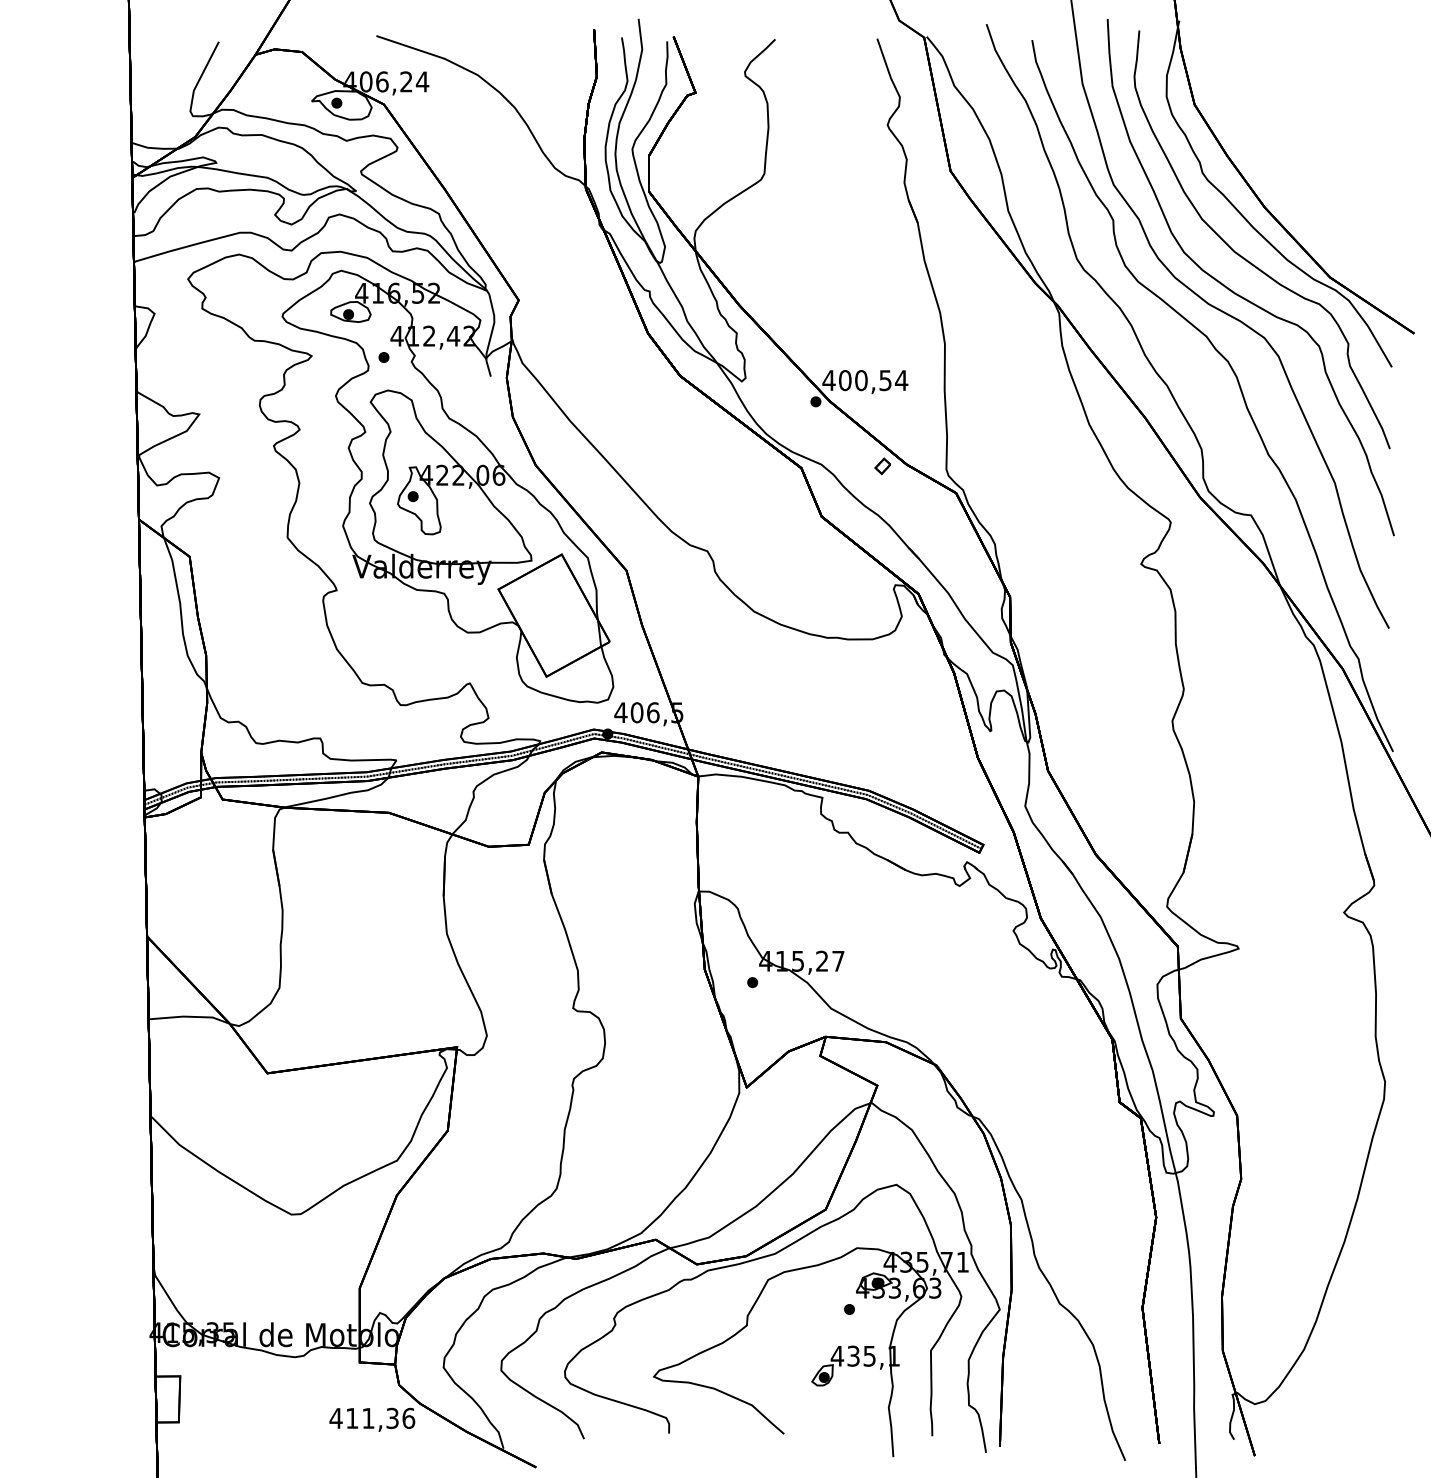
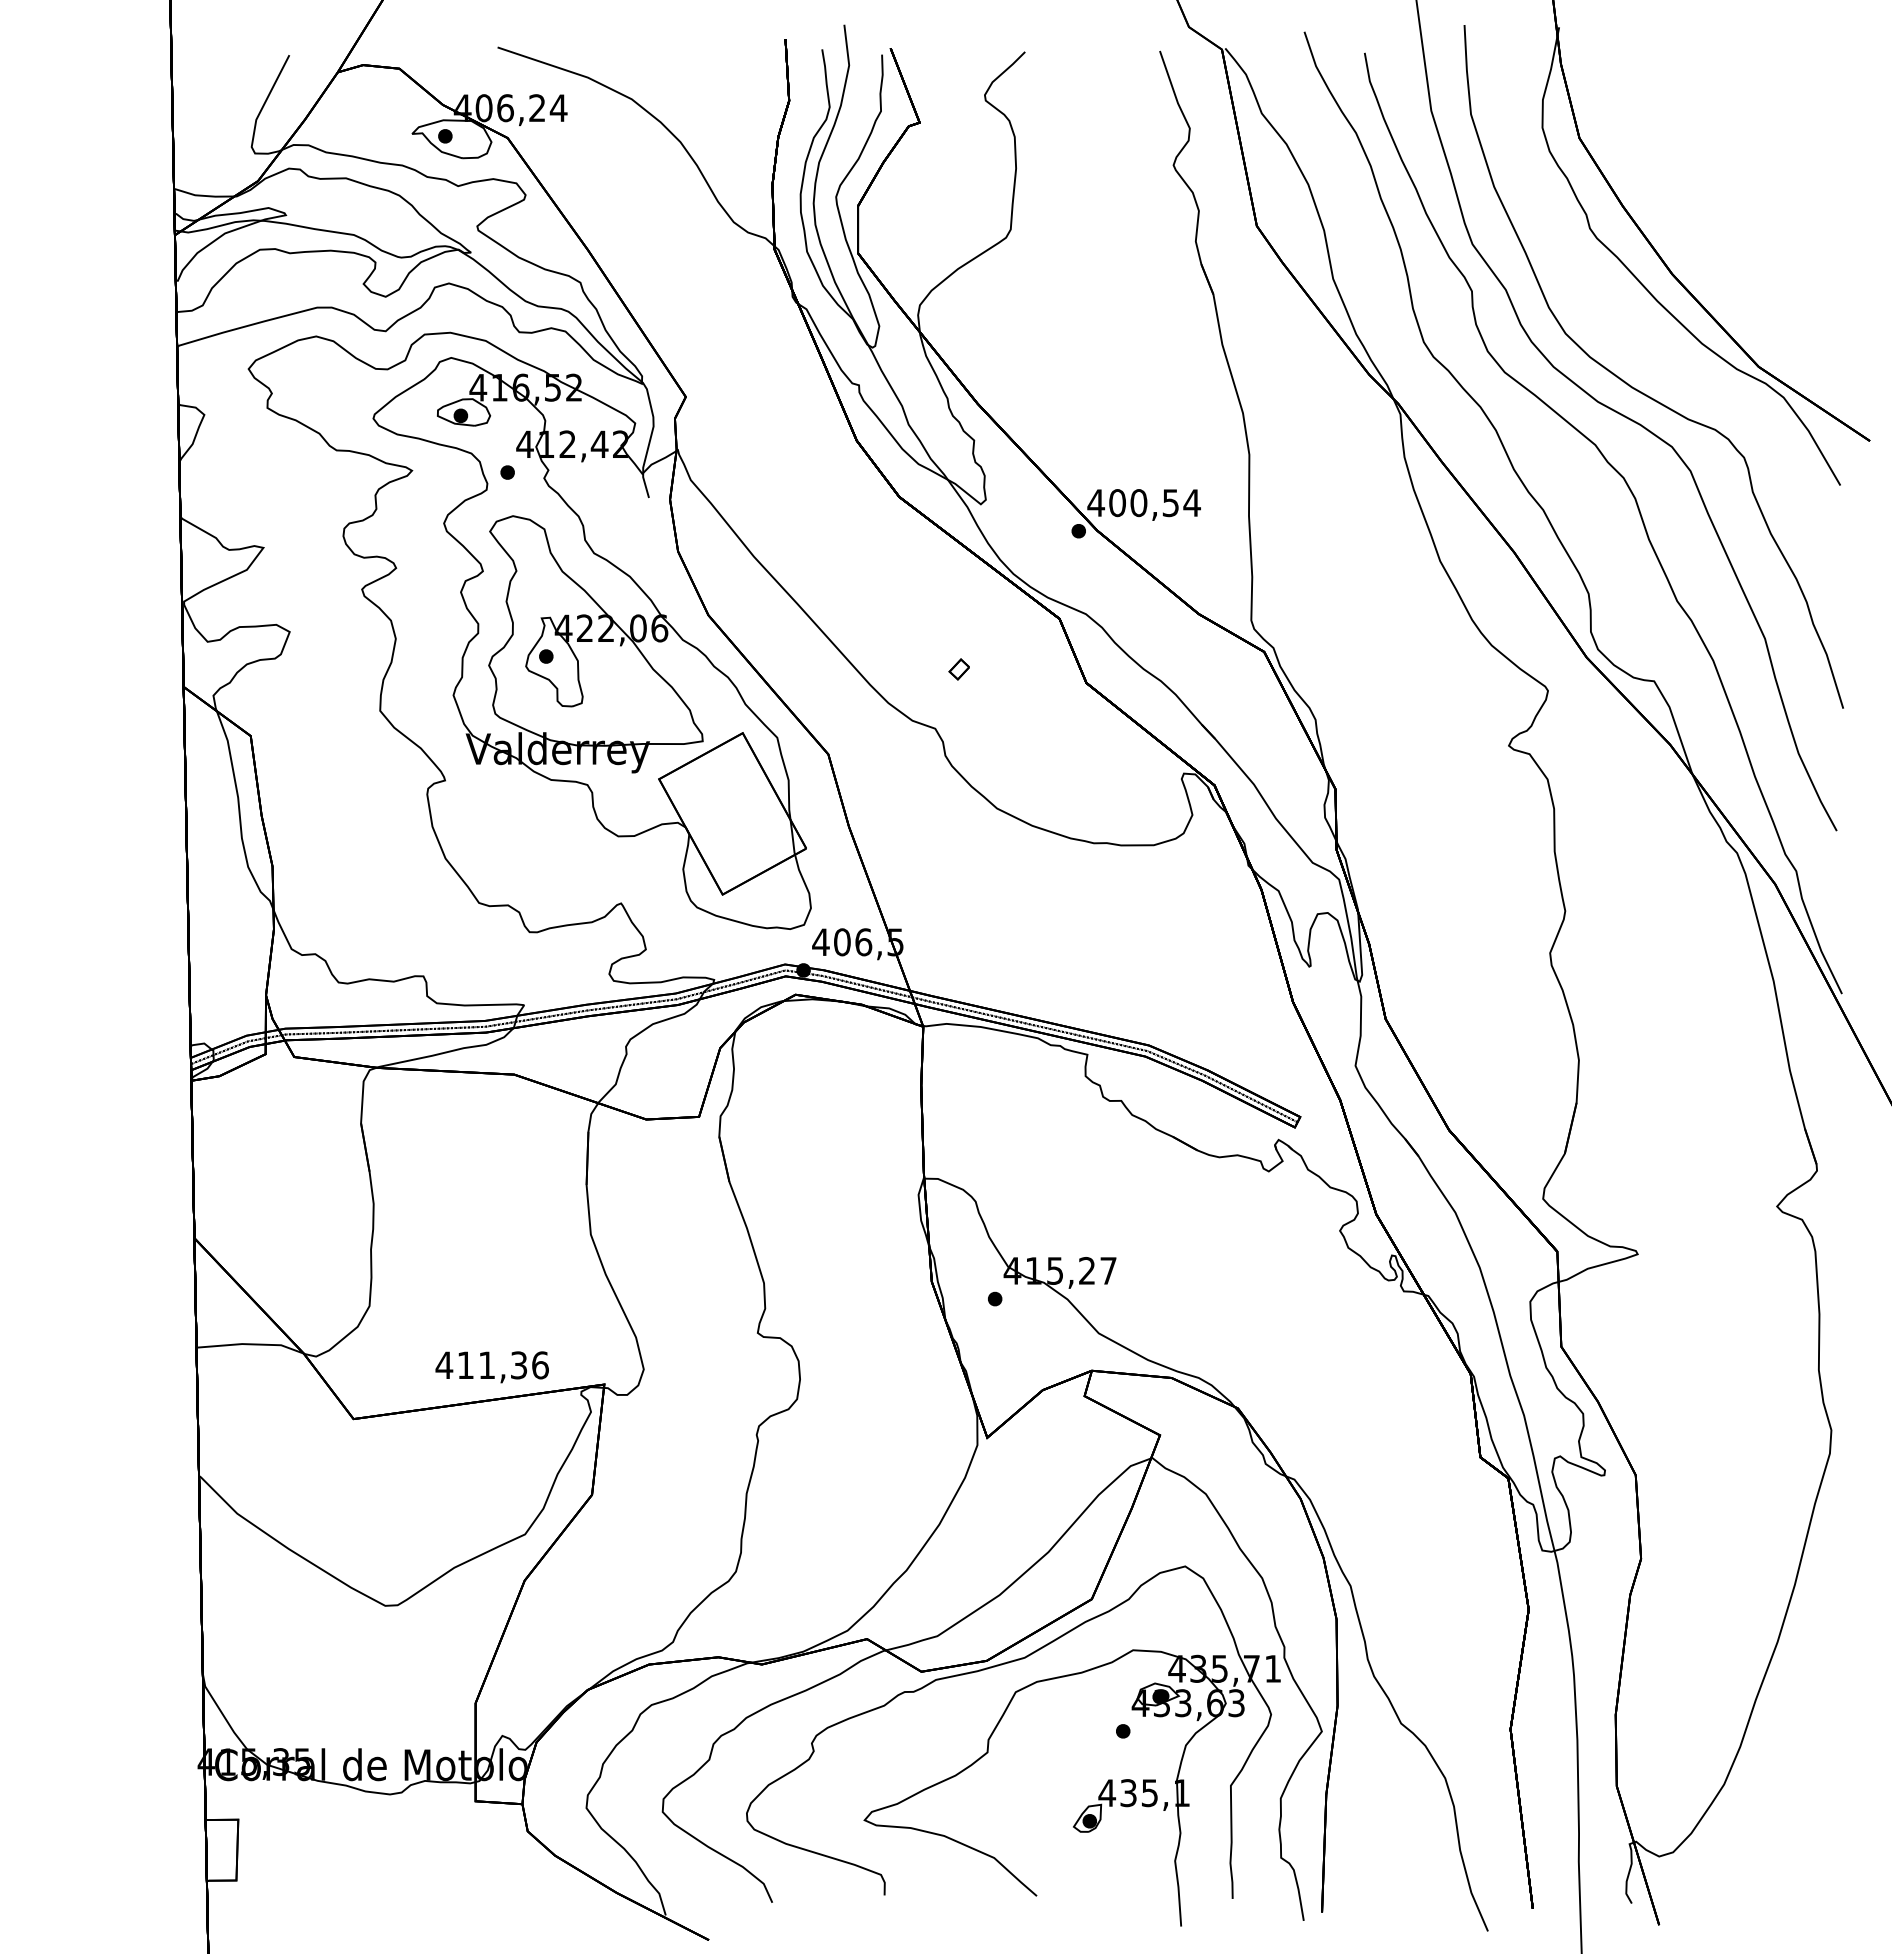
curve: (1248, 260) -> (1650, 344), removed
part: (882, 466) -> (958, 669), moved
text: (371, 1420) -> (491, 1367), moved

